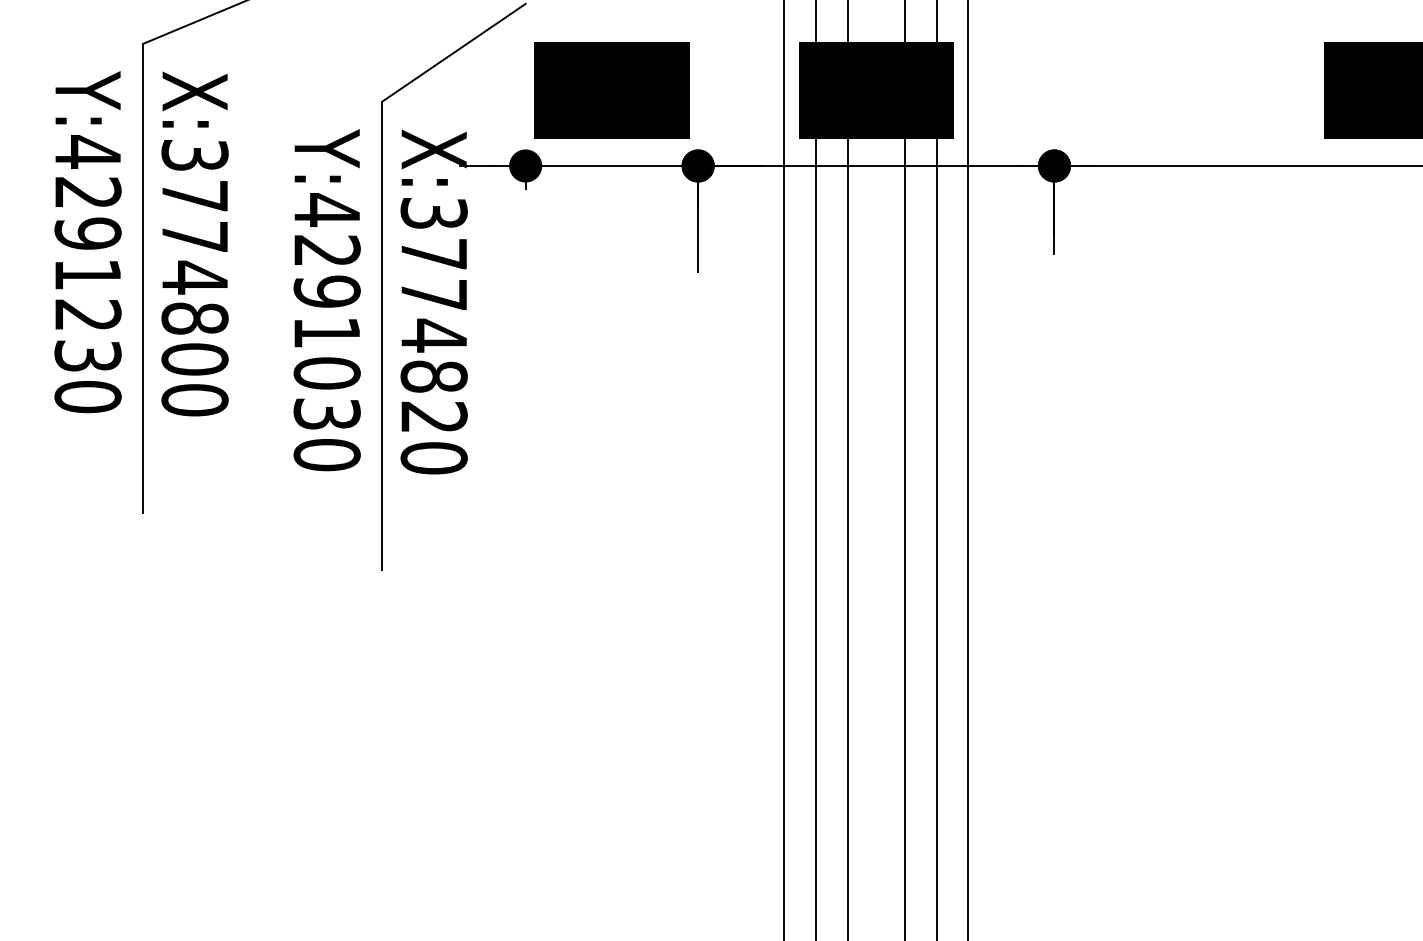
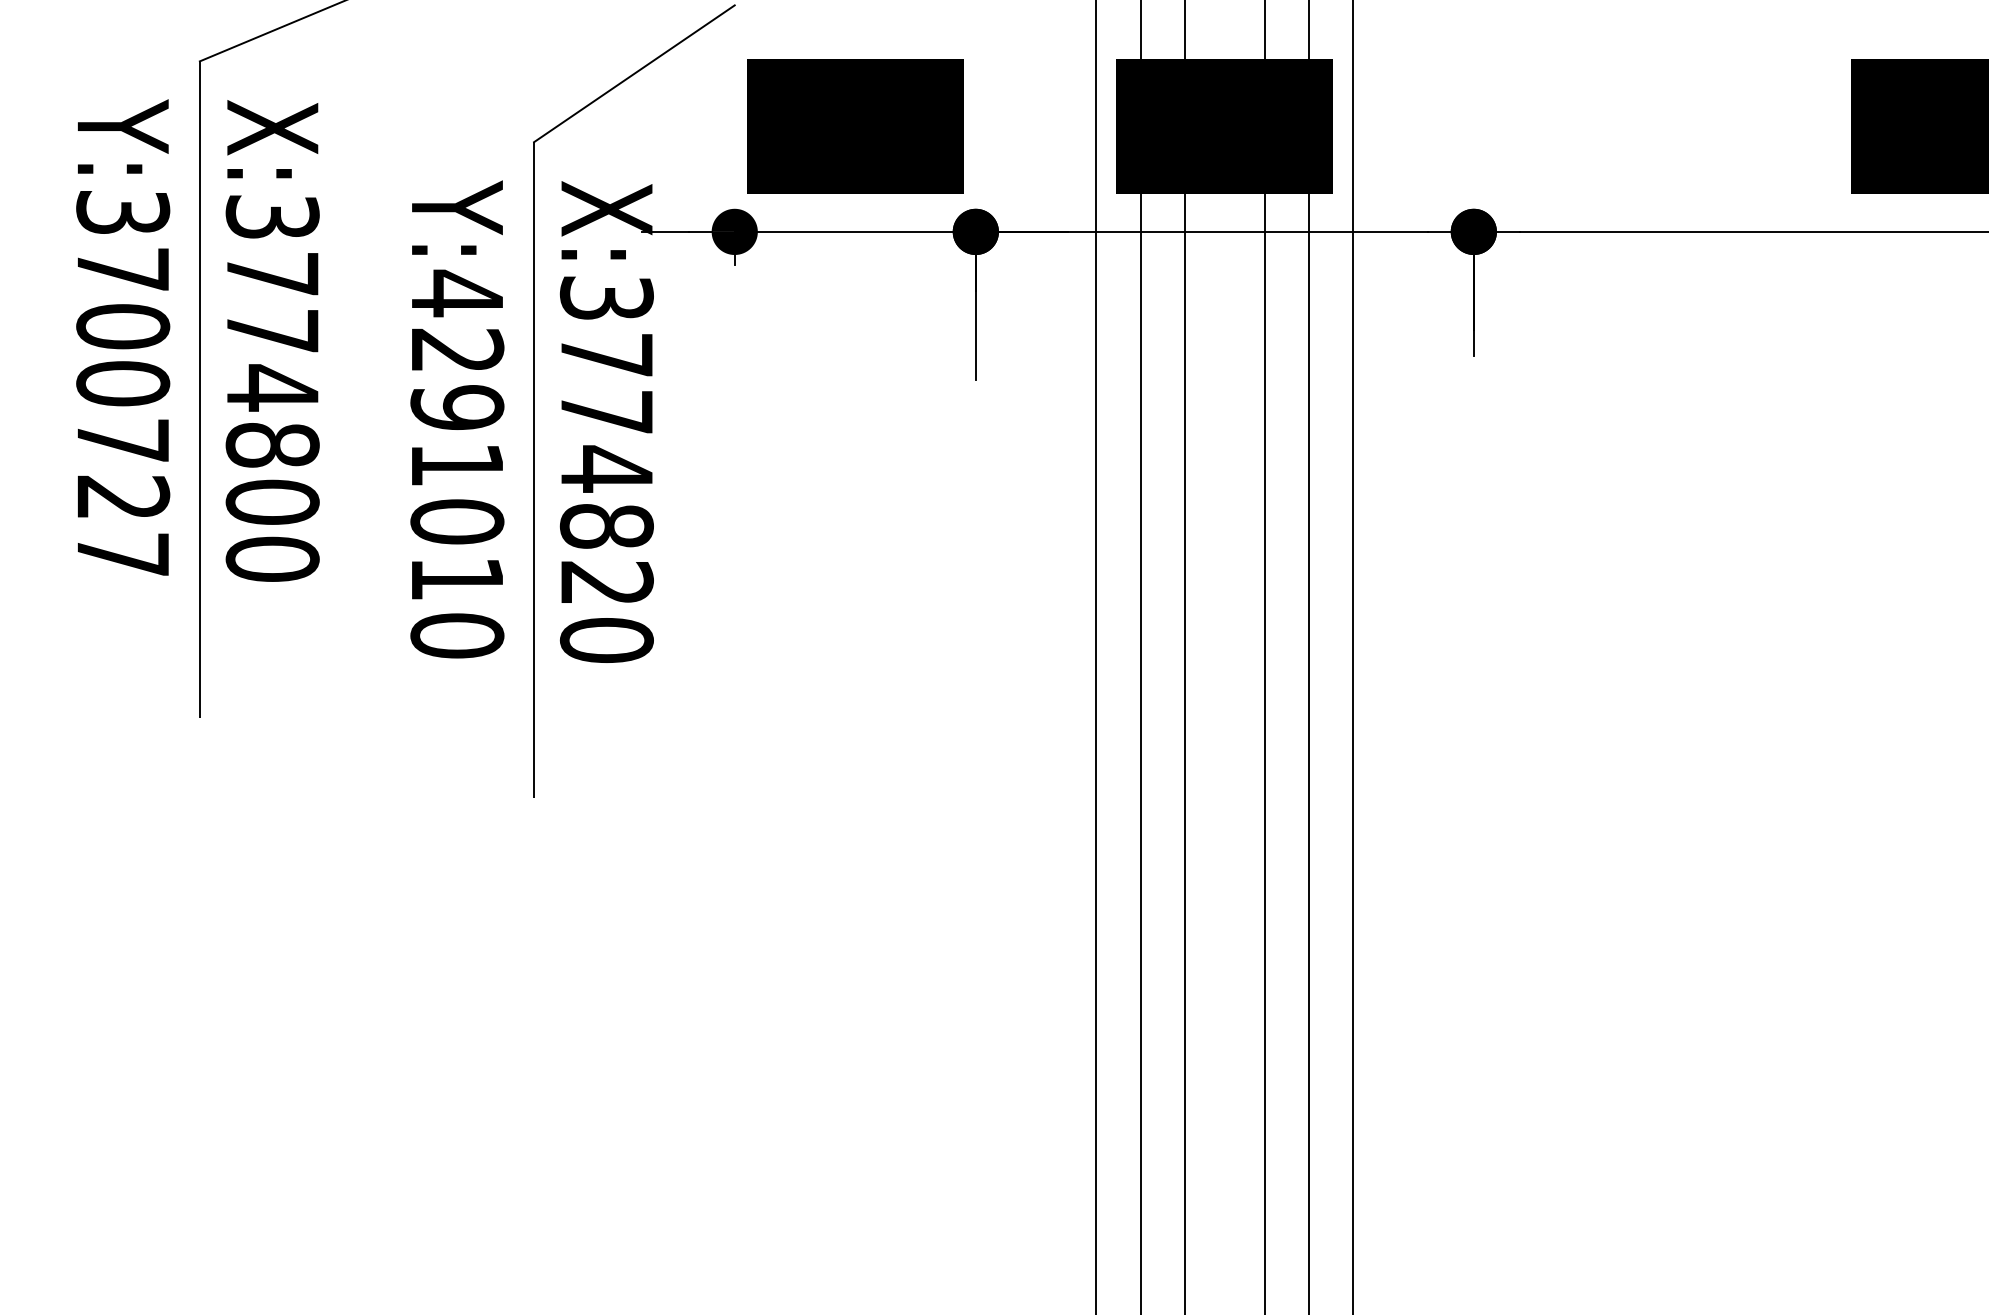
text: (88, 273) -> (123, 382), Y:4291230 -> Y:3700727
text: (327, 413) -> (457, 578), Y:4291030 -> Y:4291010

